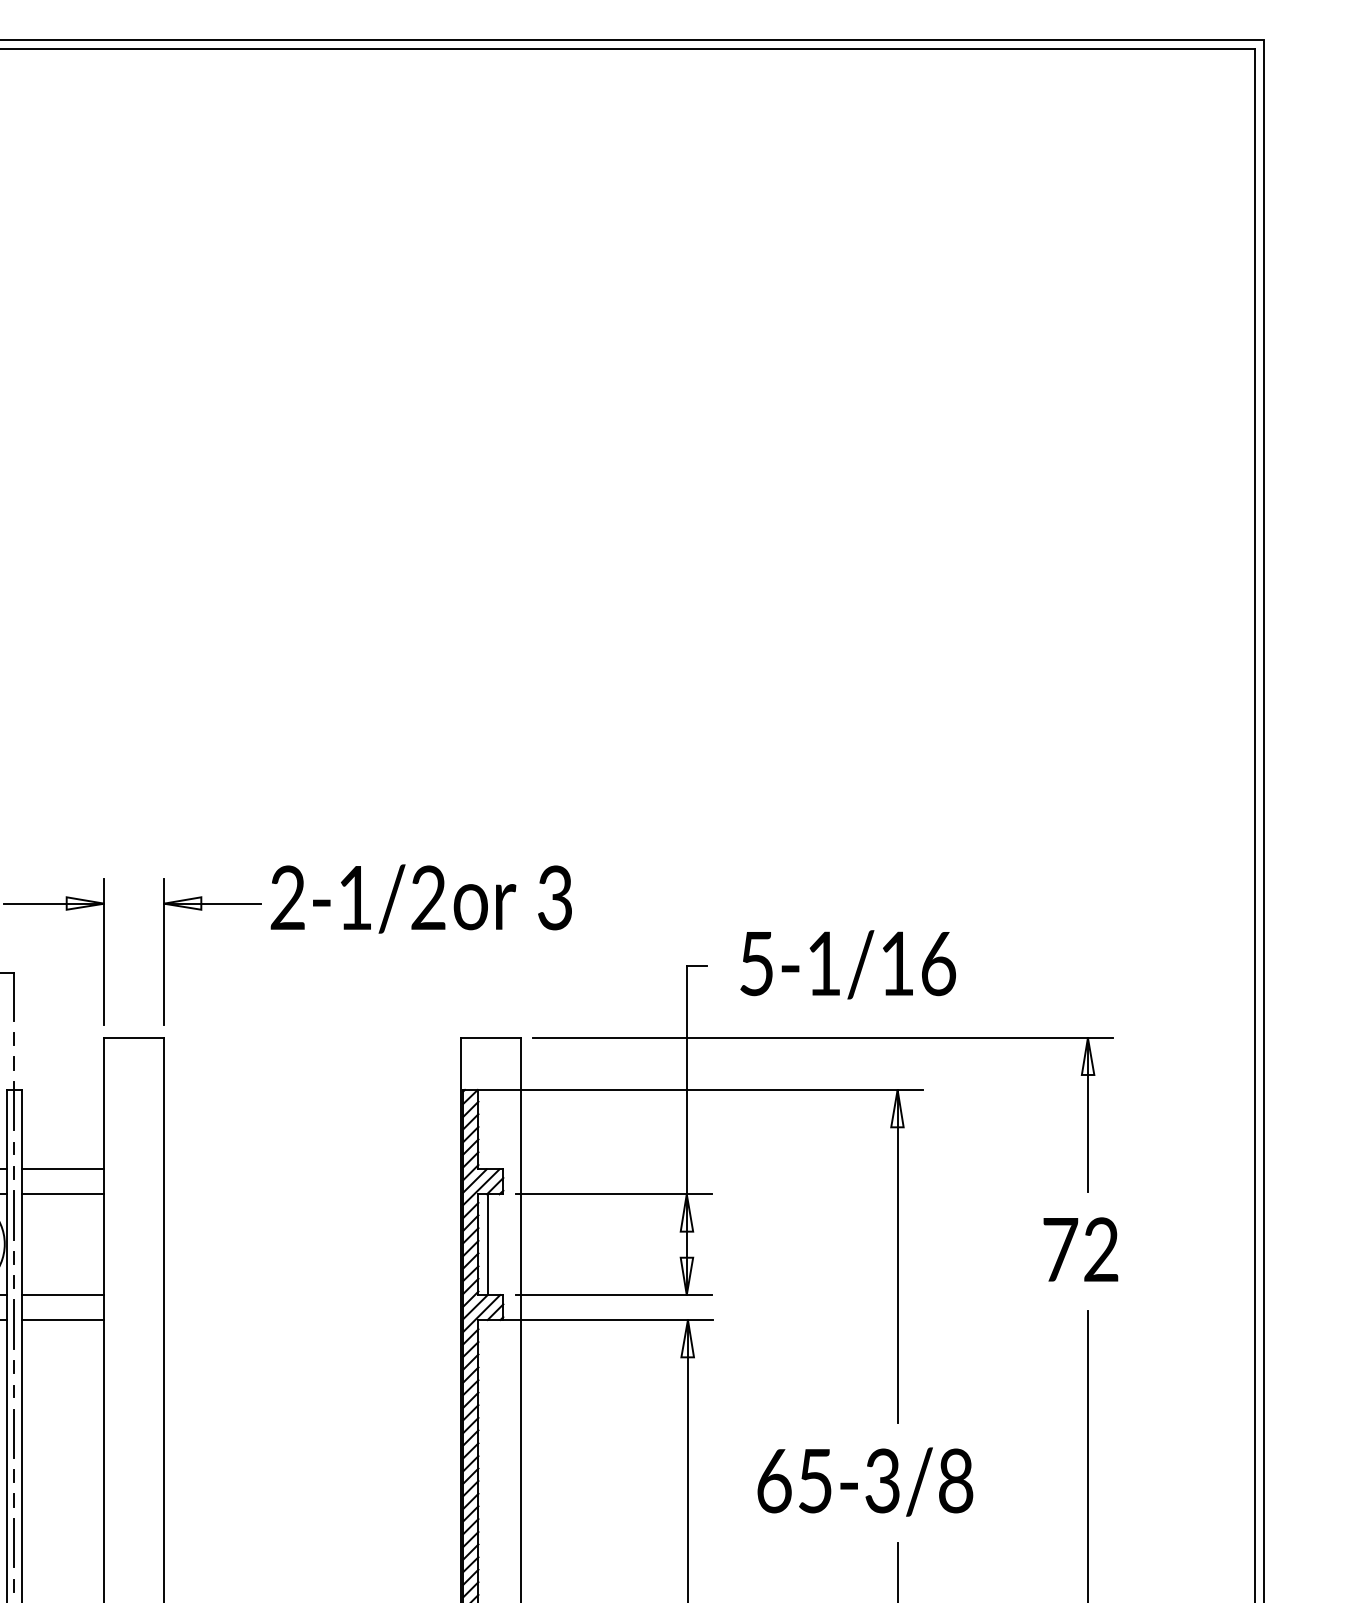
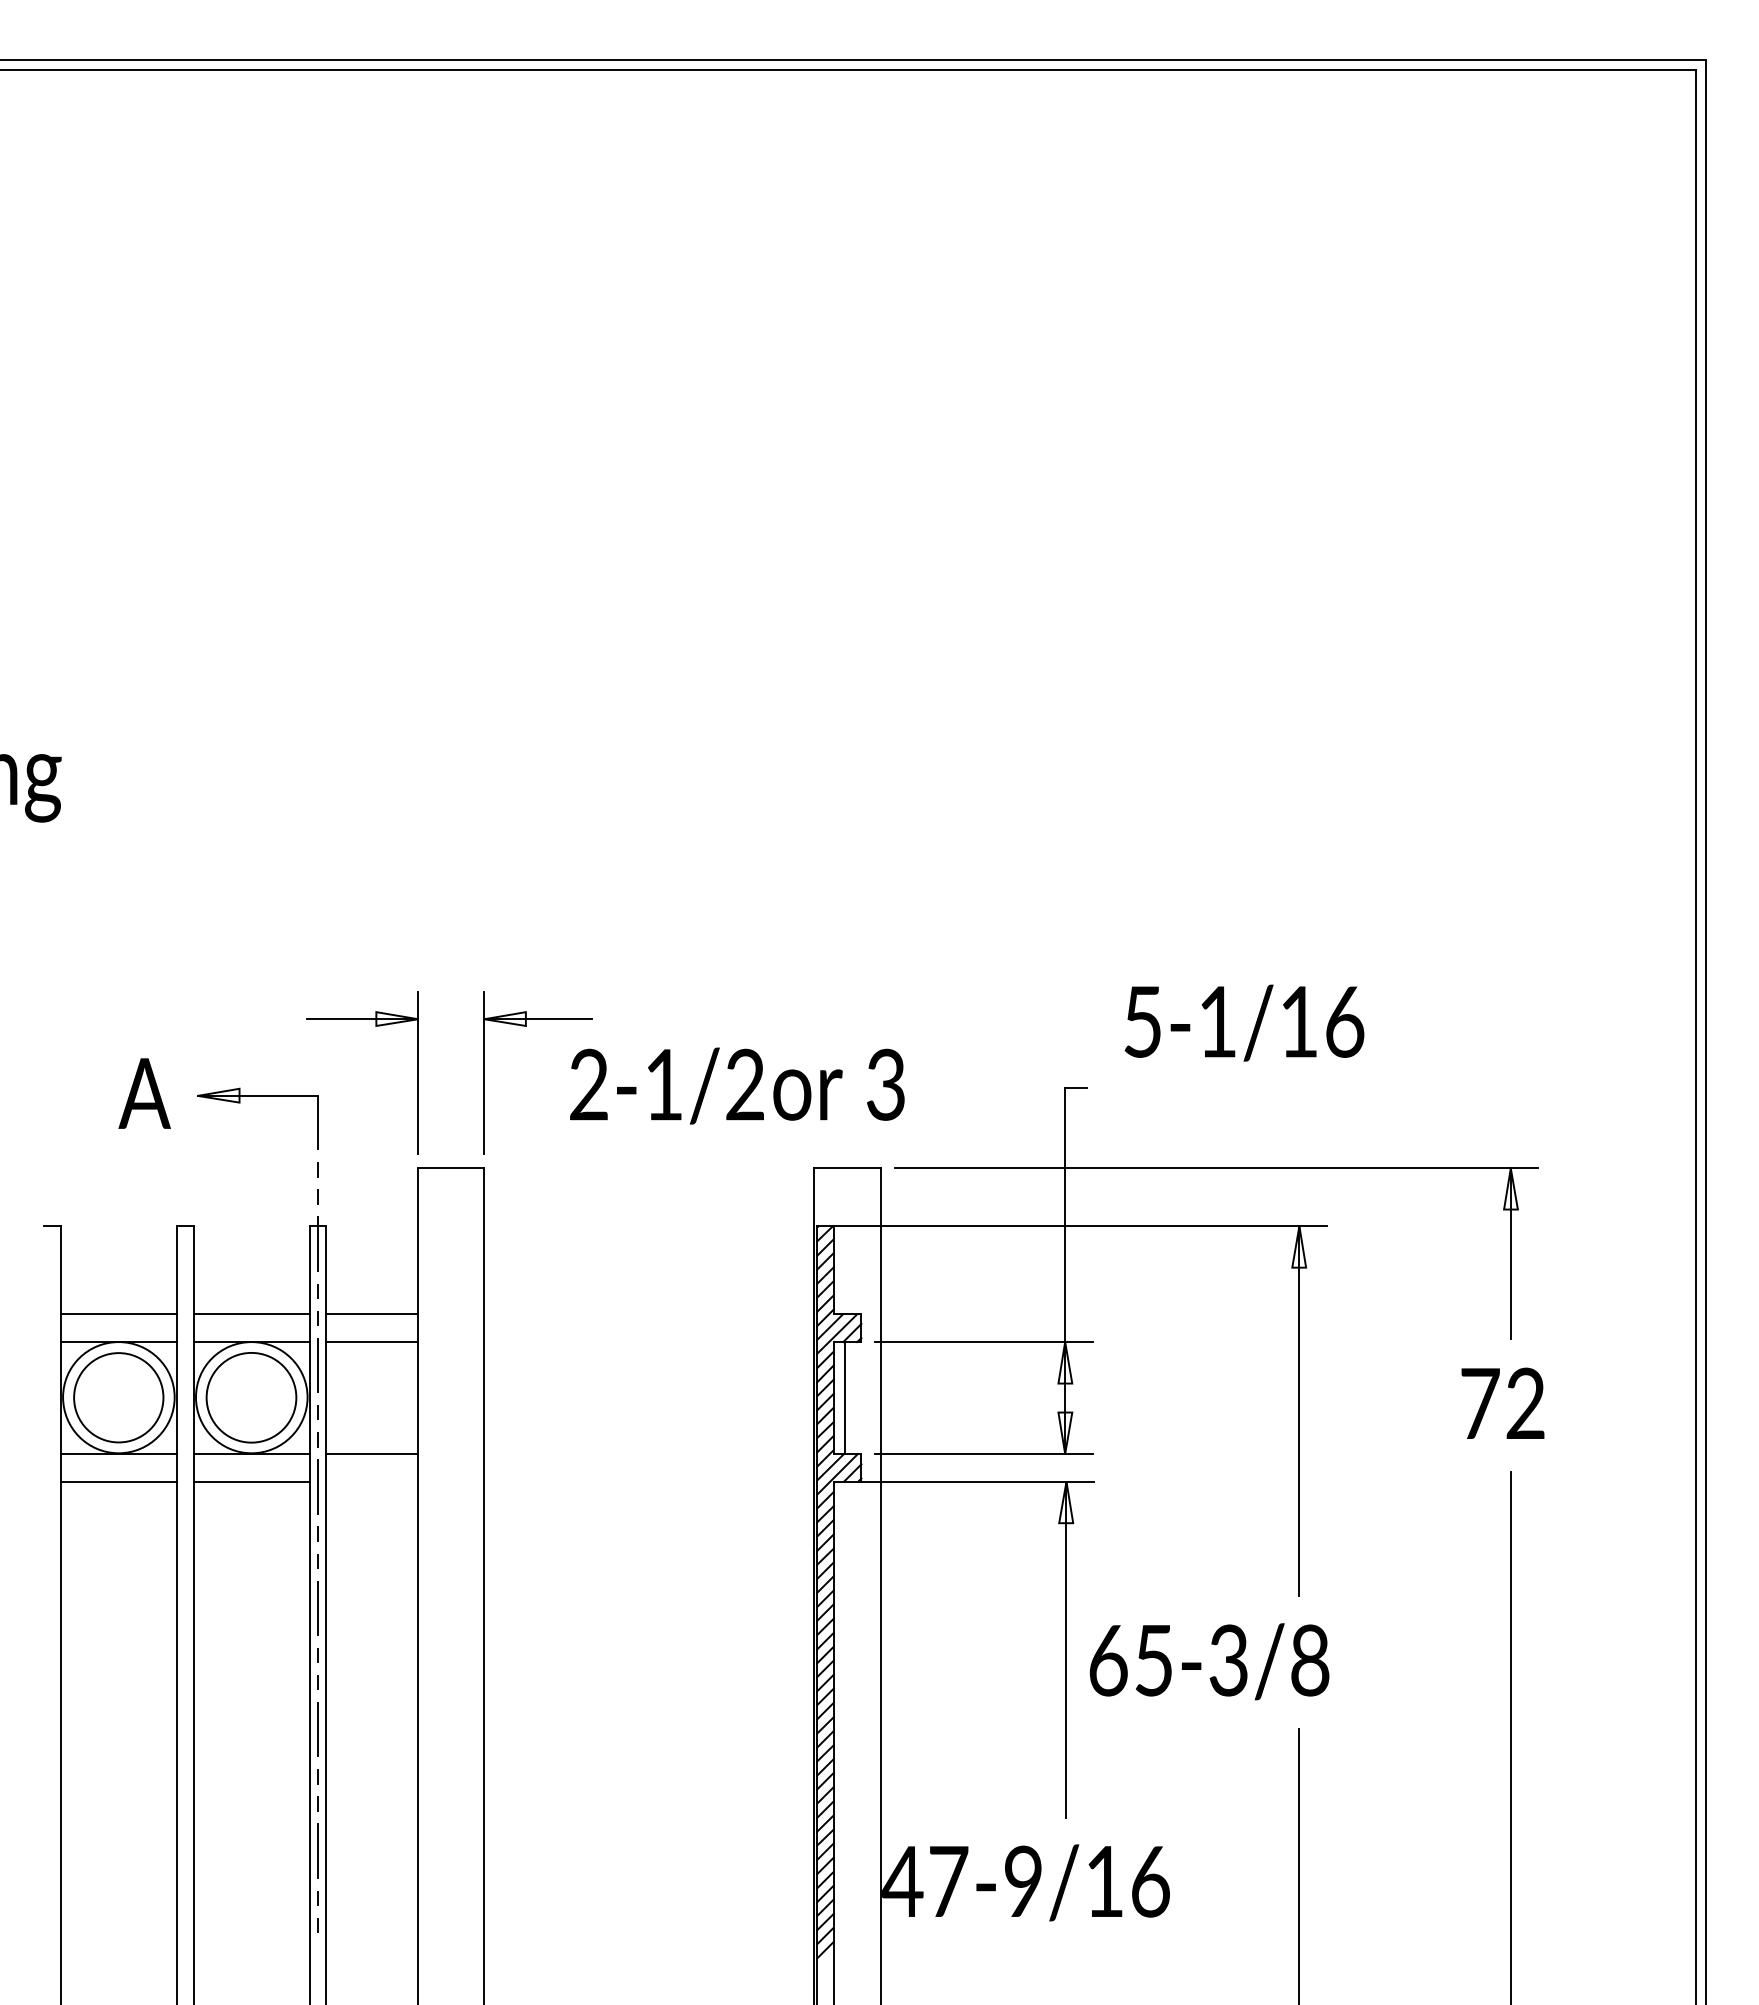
text: (421, 898) -> (737, 1085), moved
text: (848, 964) -> (1244, 1022), moved
line: (63, 1319) -> (372, 1481), removed
text: (865, 1481) -> (1209, 1661), moved

